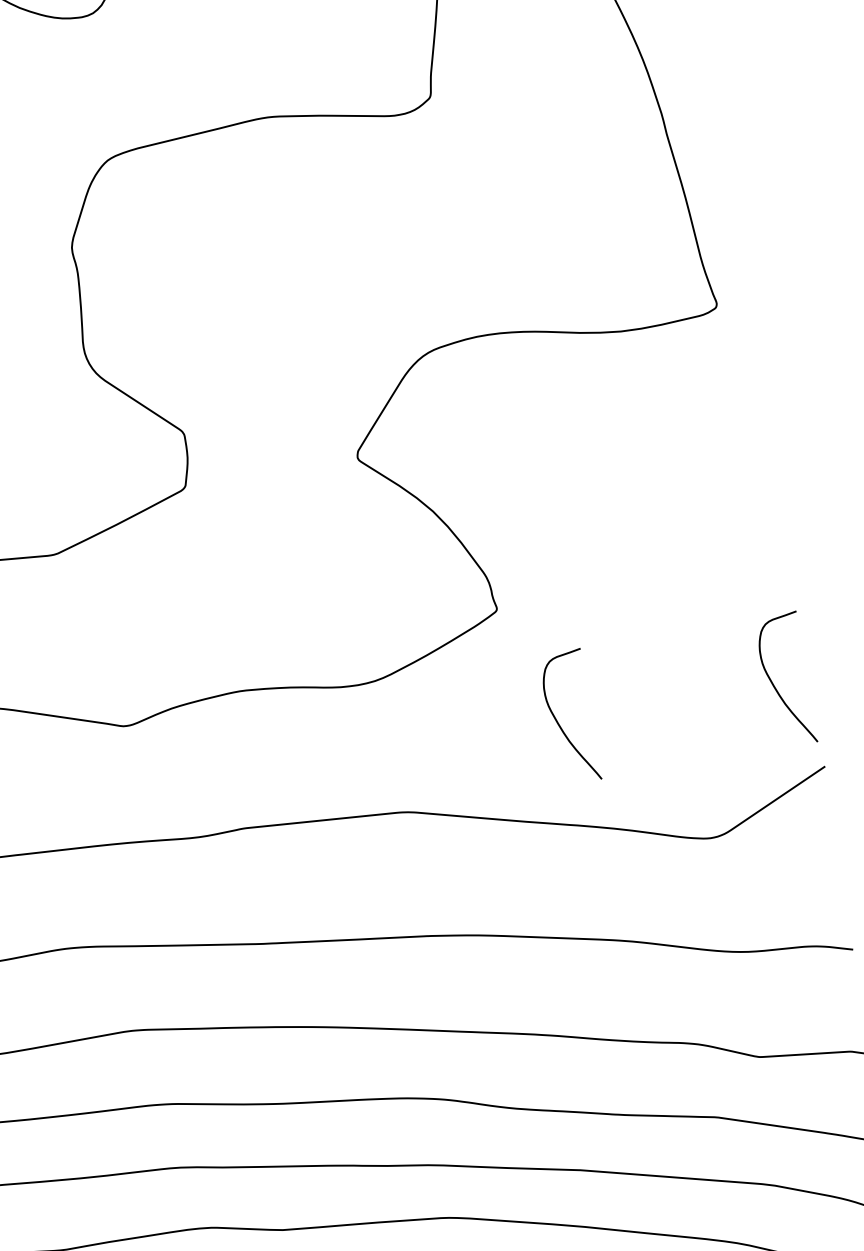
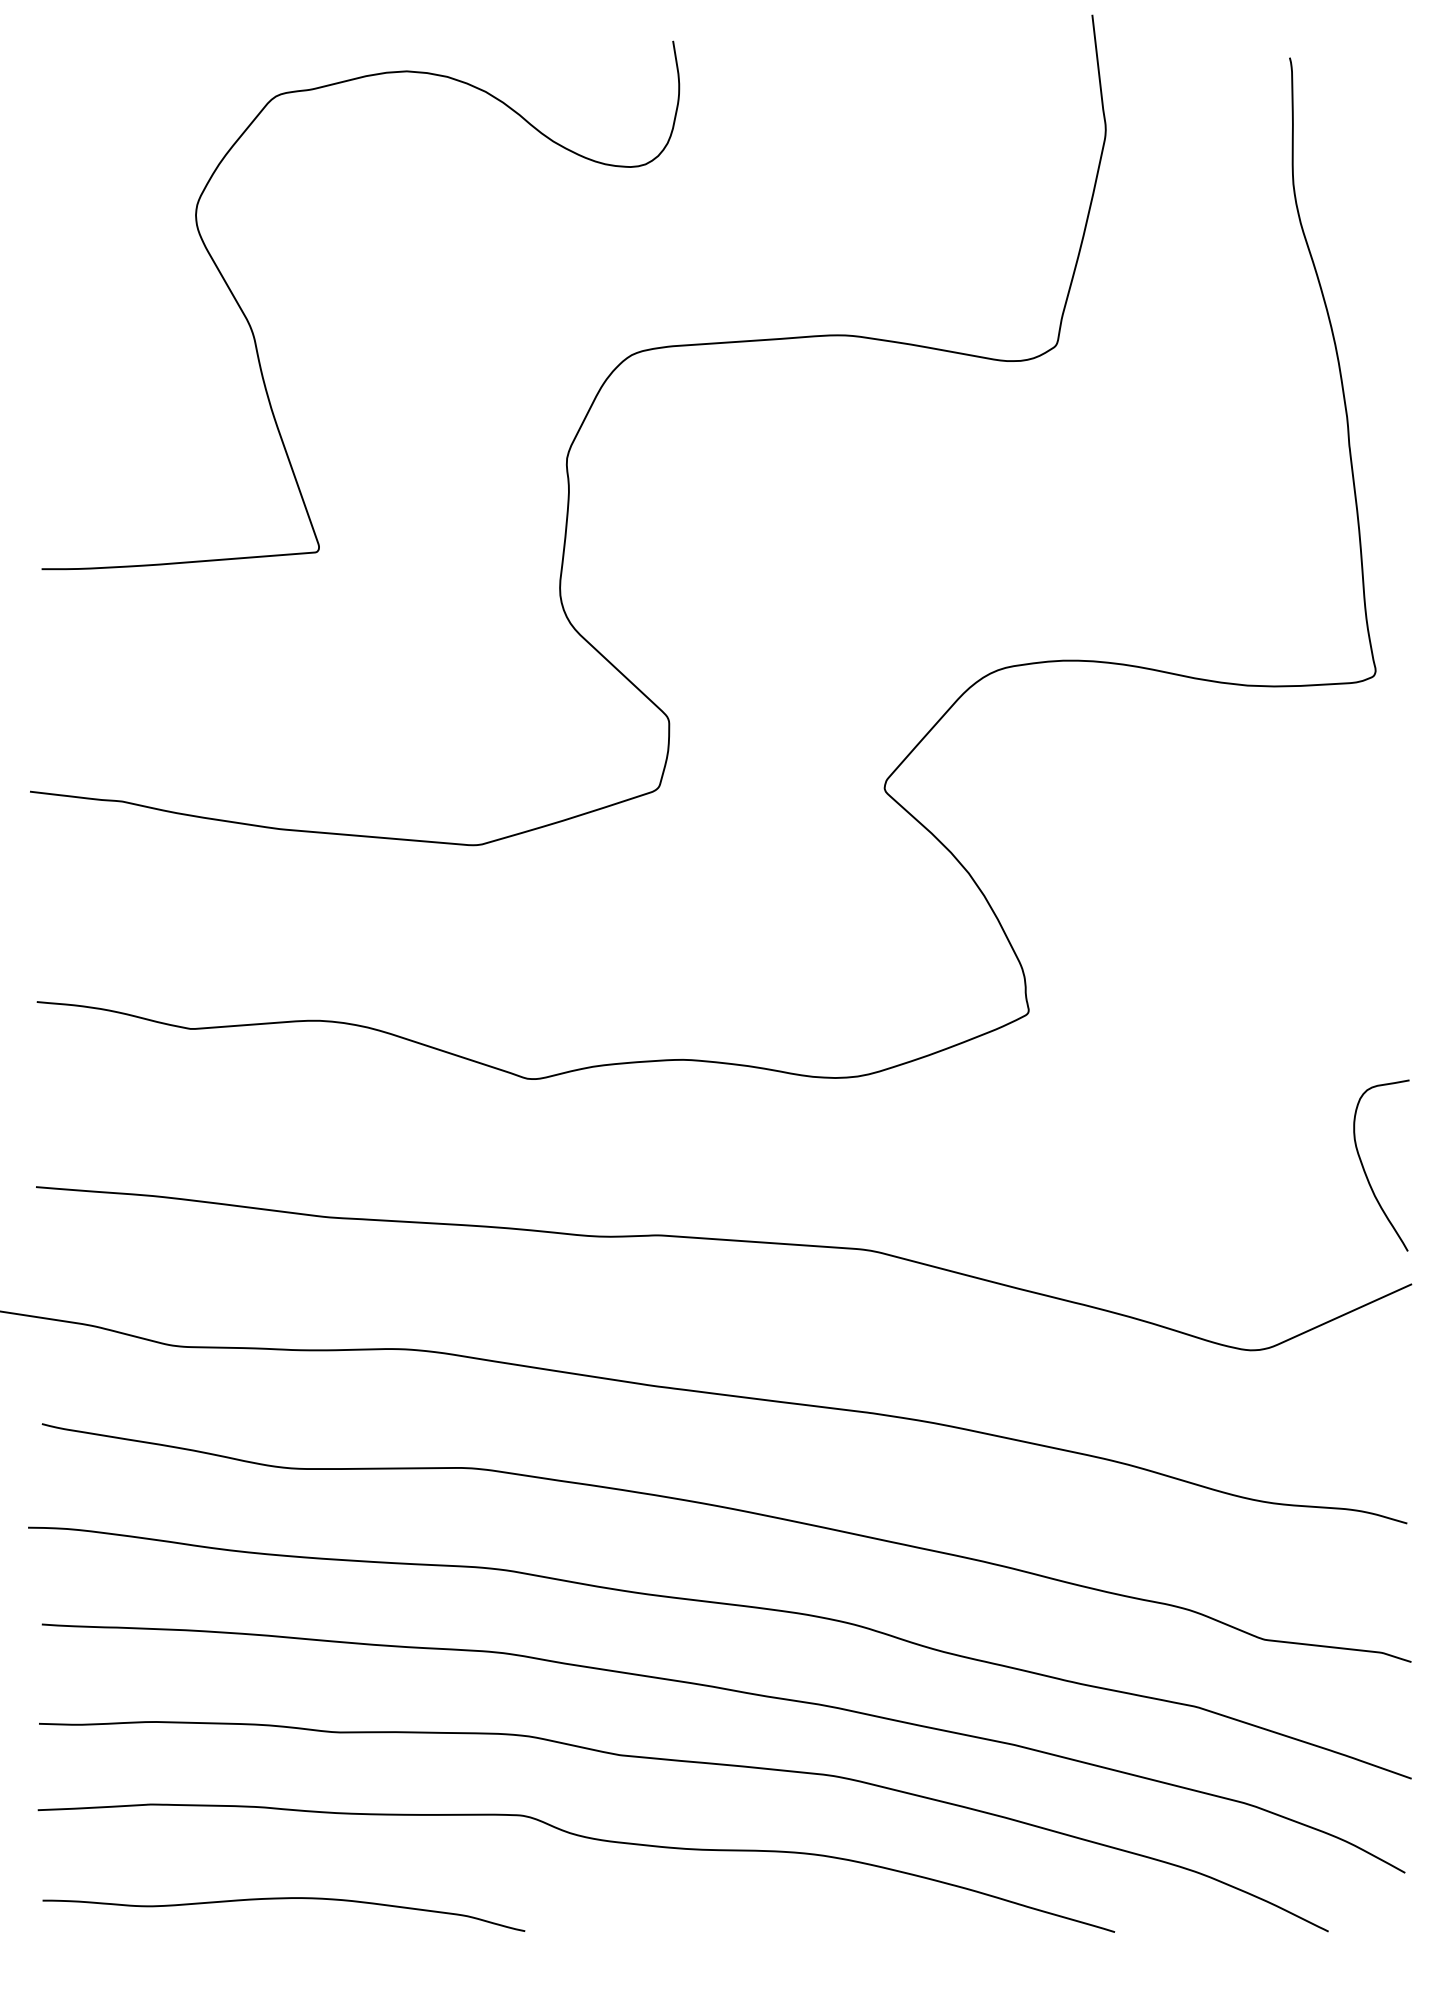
curve: (558, 723) -> (1082, 1170), removed

